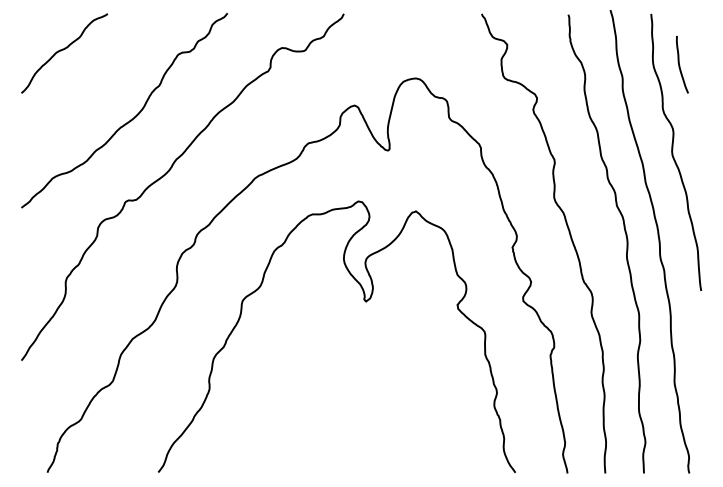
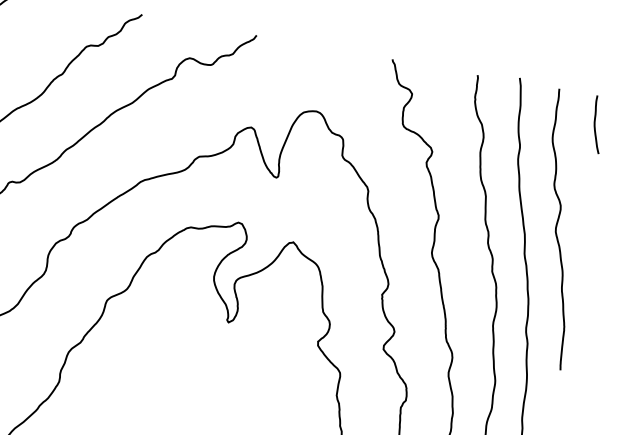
curve: (680, 65) -> (595, 125), moved

